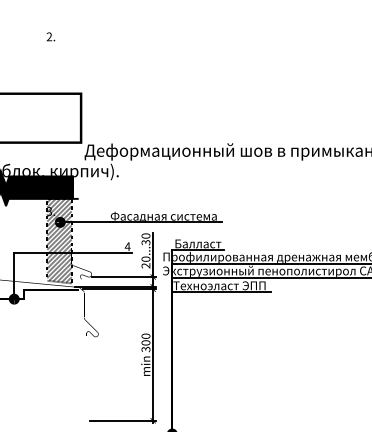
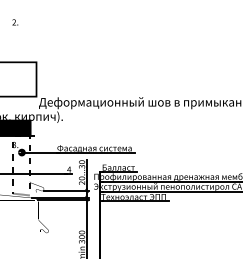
hatch: (59, 240) -> (21, 165), removed

